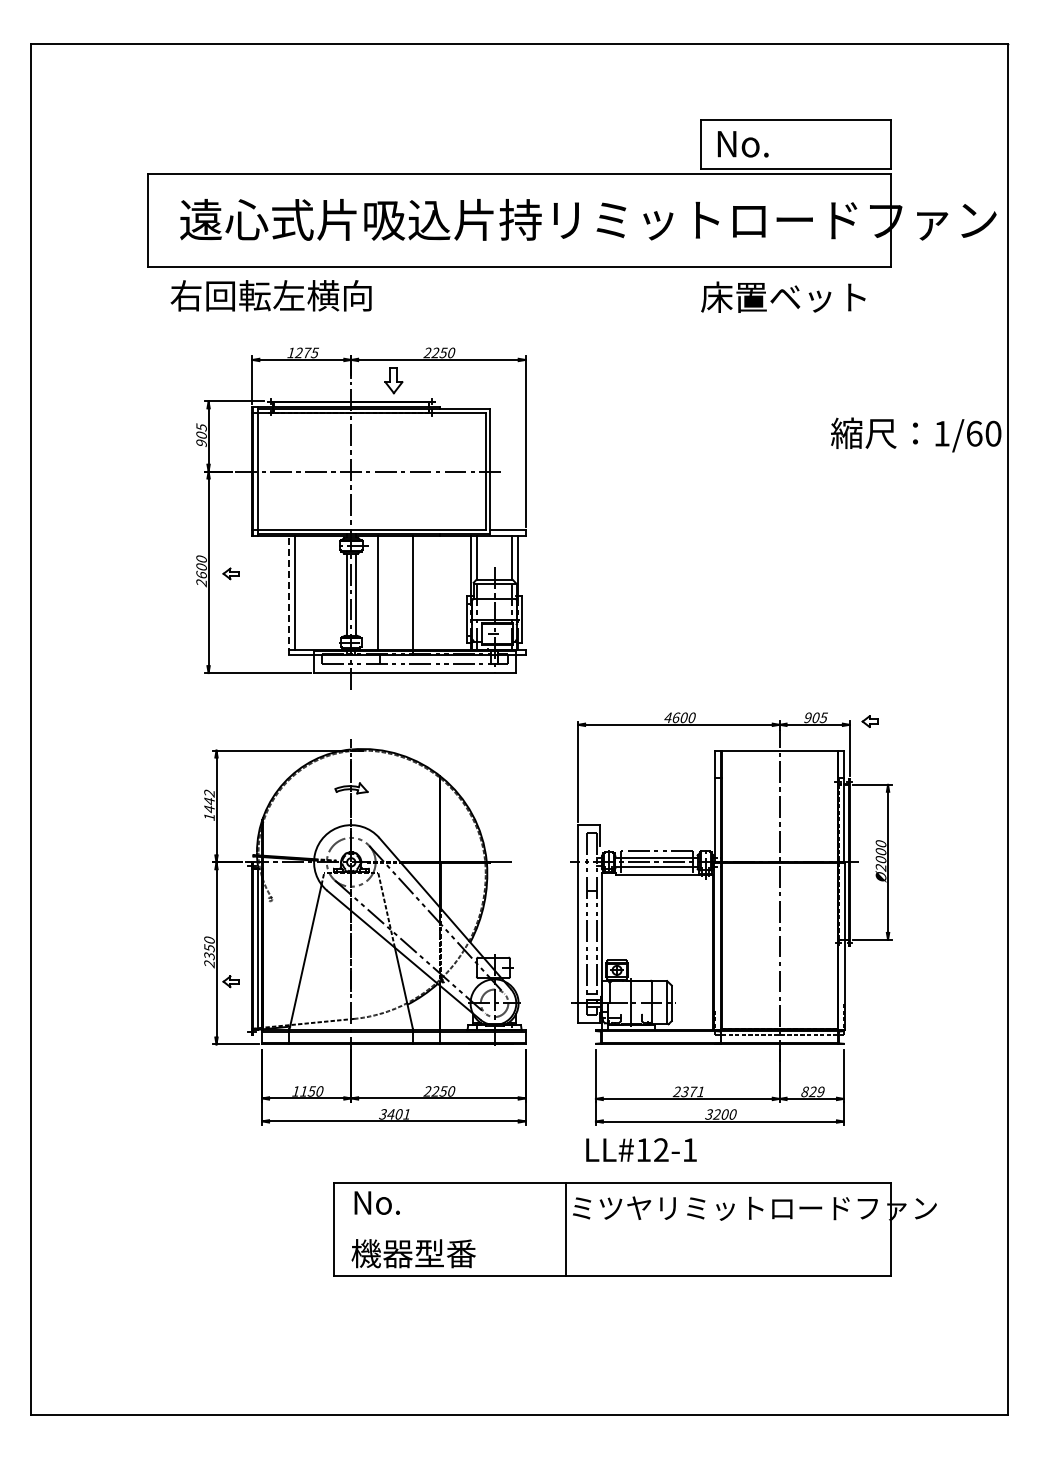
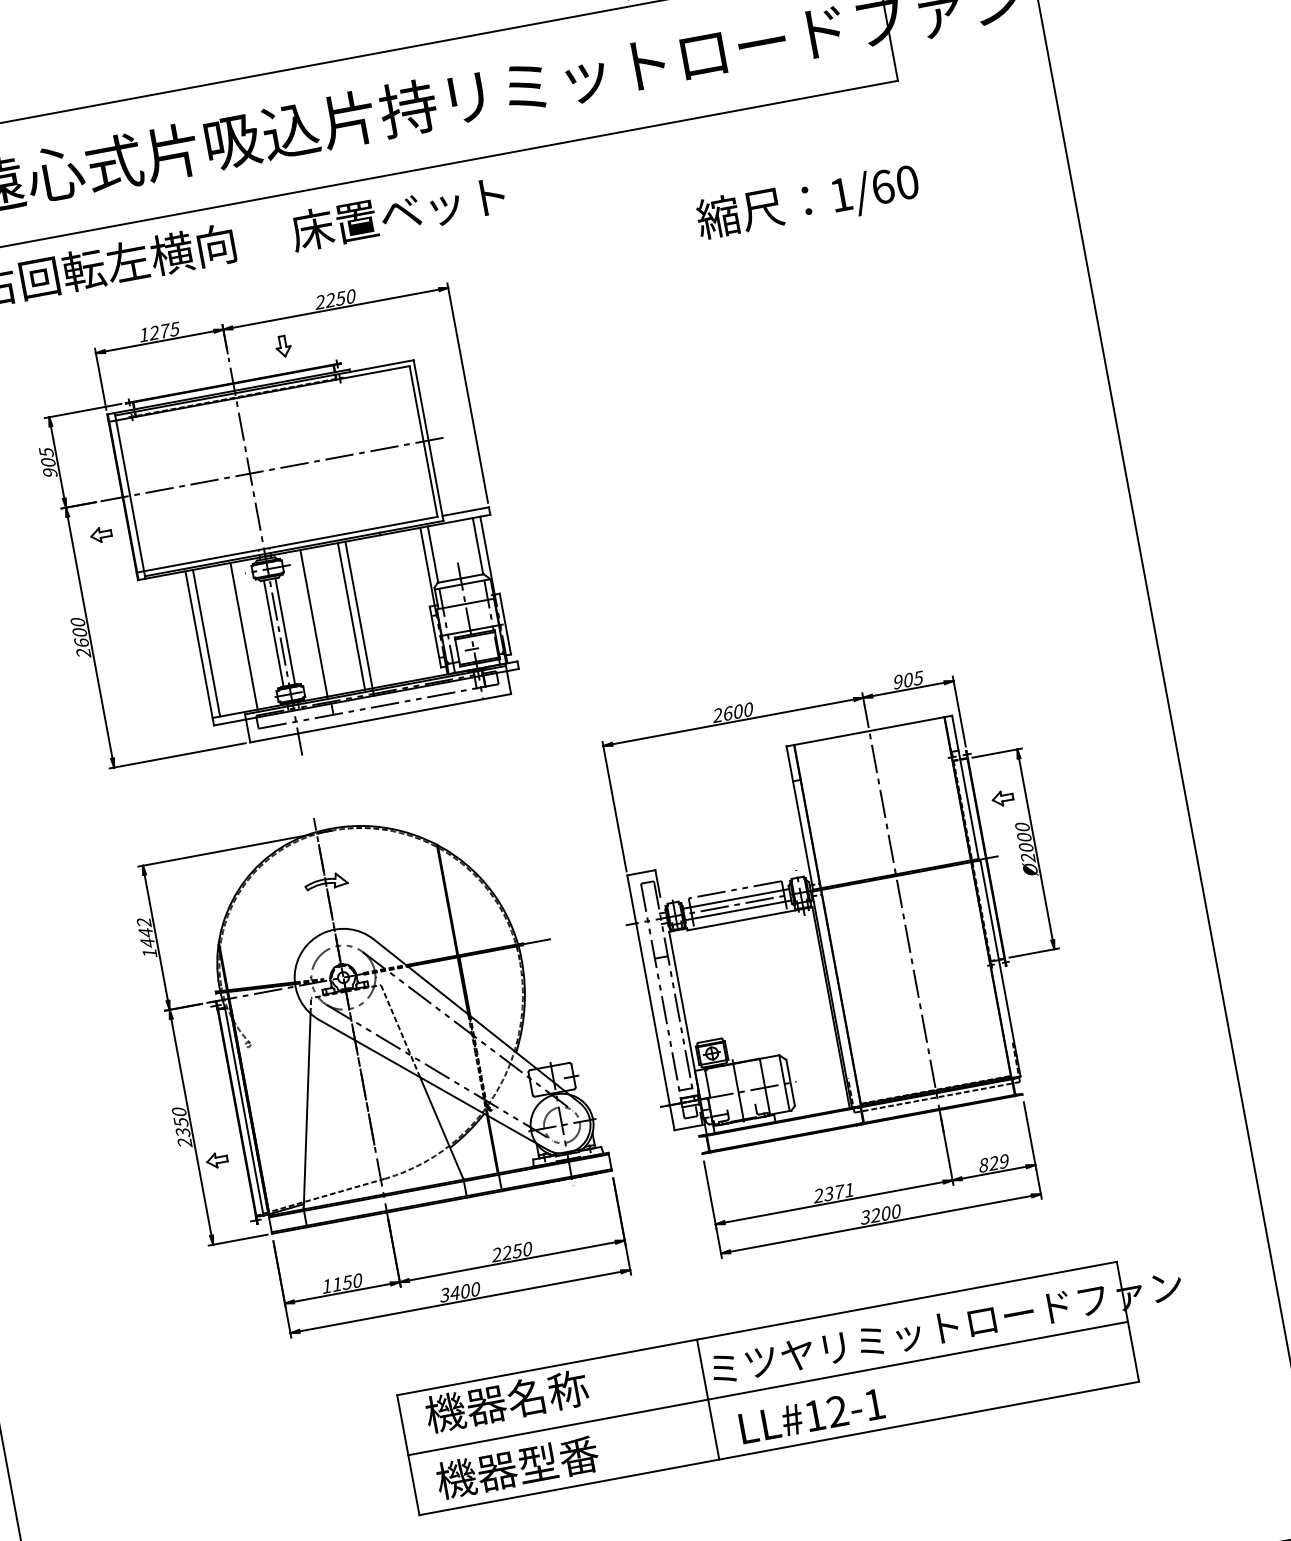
text: (783, 296) -> (398, 212), moved
part: (393, 380) -> (282, 346), size x0.62
text: (916, 434) -> (808, 201), moved
part: (230, 573) -> (100, 534), moved
line: (324, 592) -> (244, 635), added
line: (407, 592) -> (351, 616), added
line: (289, 595) -> (200, 648), dashed -> solid
text: (667, 717) -> (716, 715), 4600 -> 2600
part: (869, 721) -> (1001, 798), moved
text: (406, 1114) -> (475, 1289), 3401 -> 3400
text: (641, 1149) -> (811, 1415), moved
text: (414, 1202) -> (506, 1401), No. -> 機器名称
line: (612, 1229) -> (768, 1388), added

